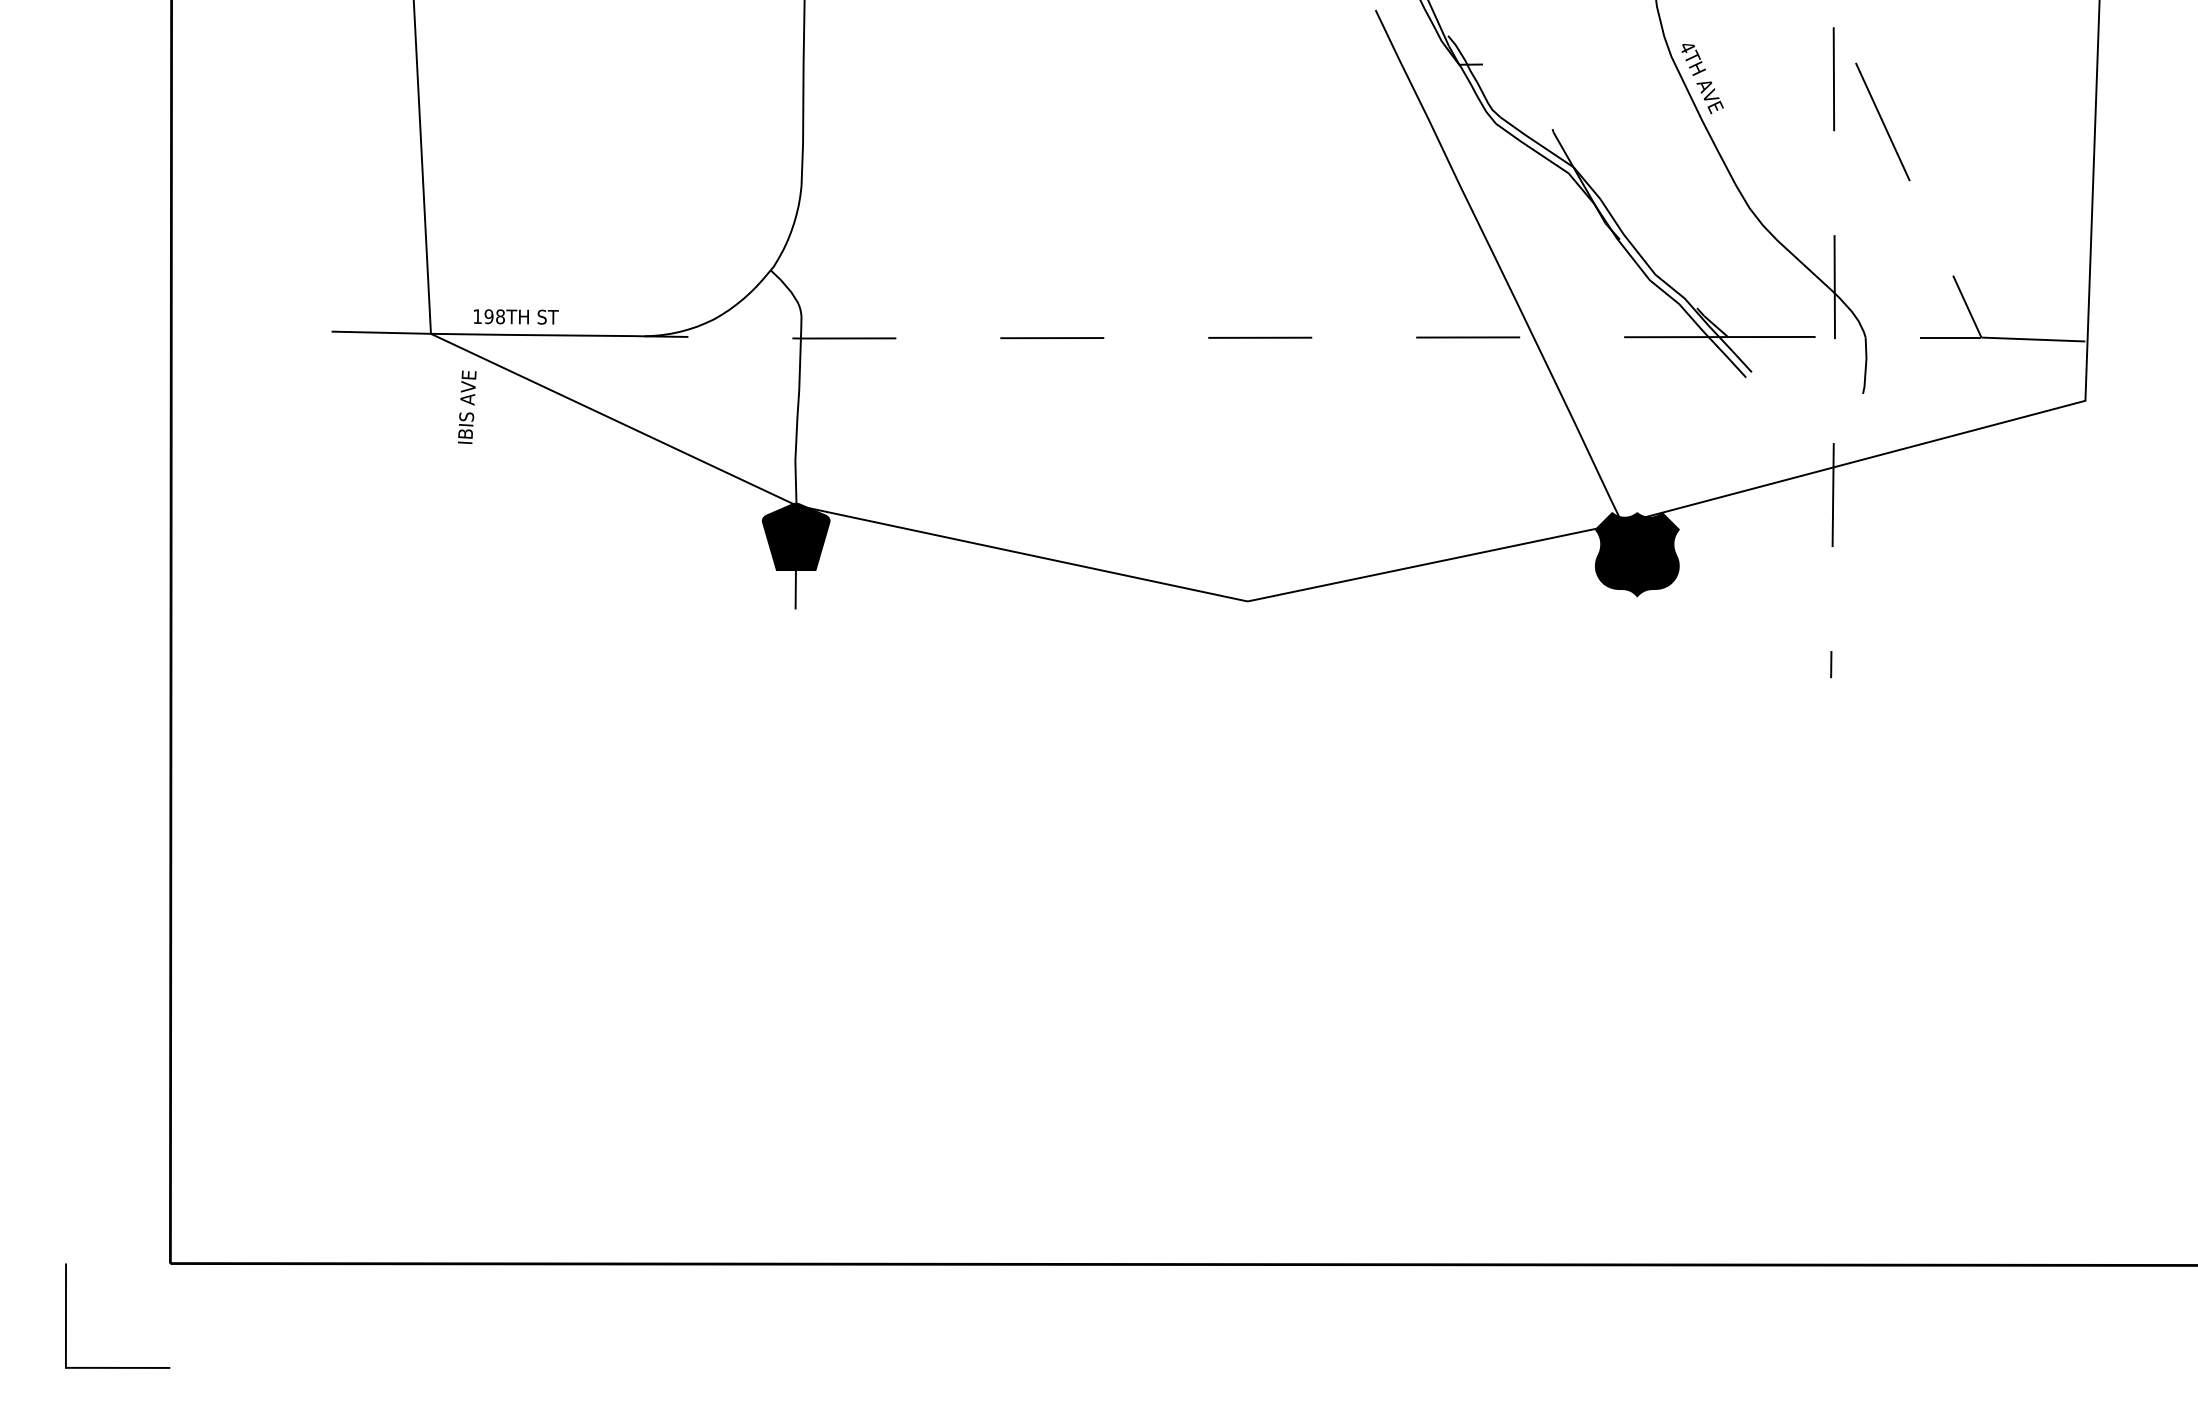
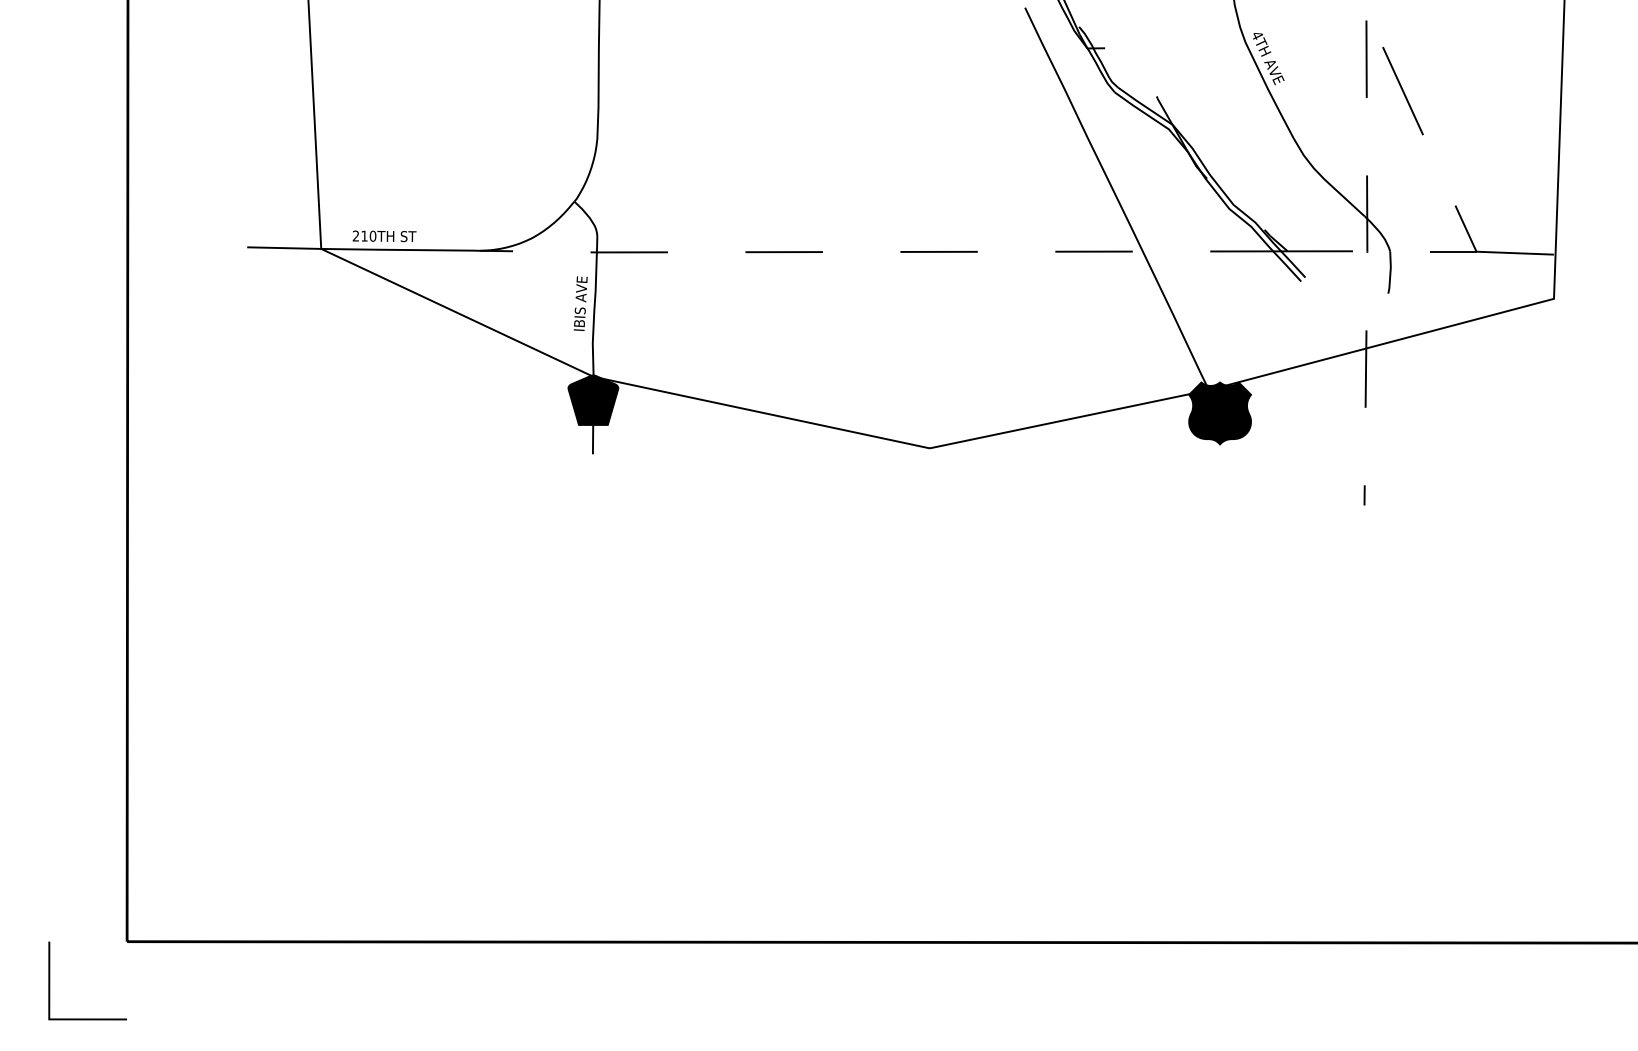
text: (488, 316) -> (364, 236), 198TH -> 210TH
text: (467, 406) -> (580, 303), moved

